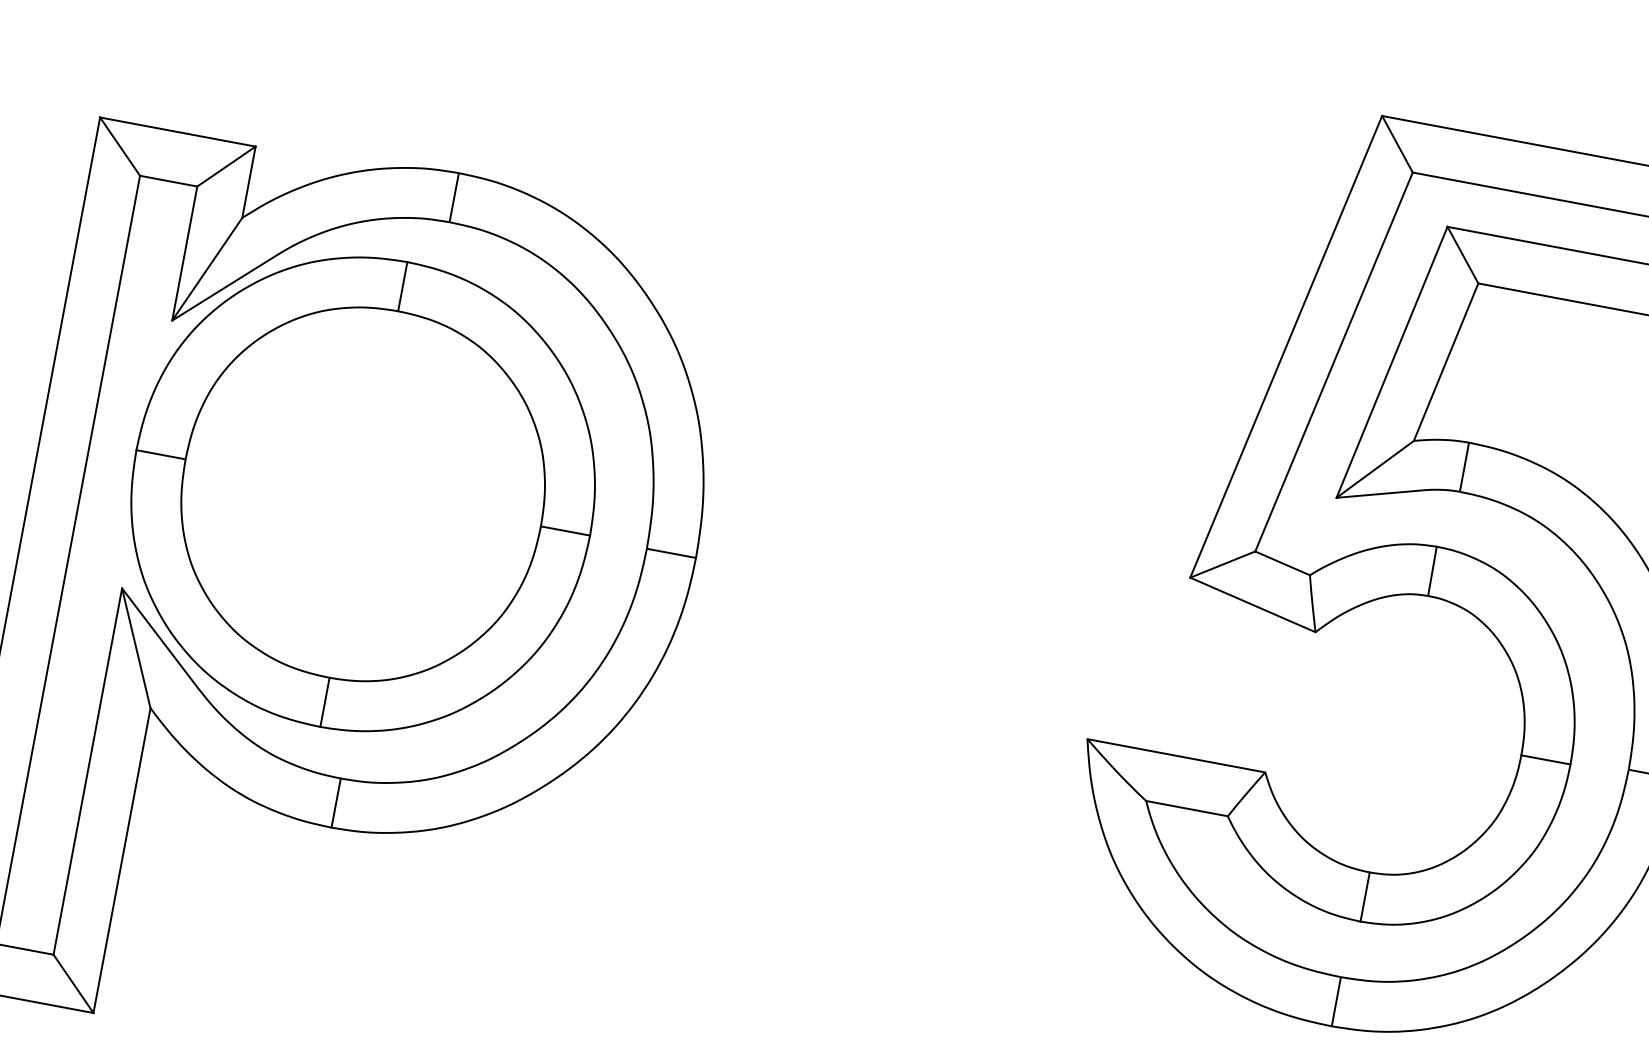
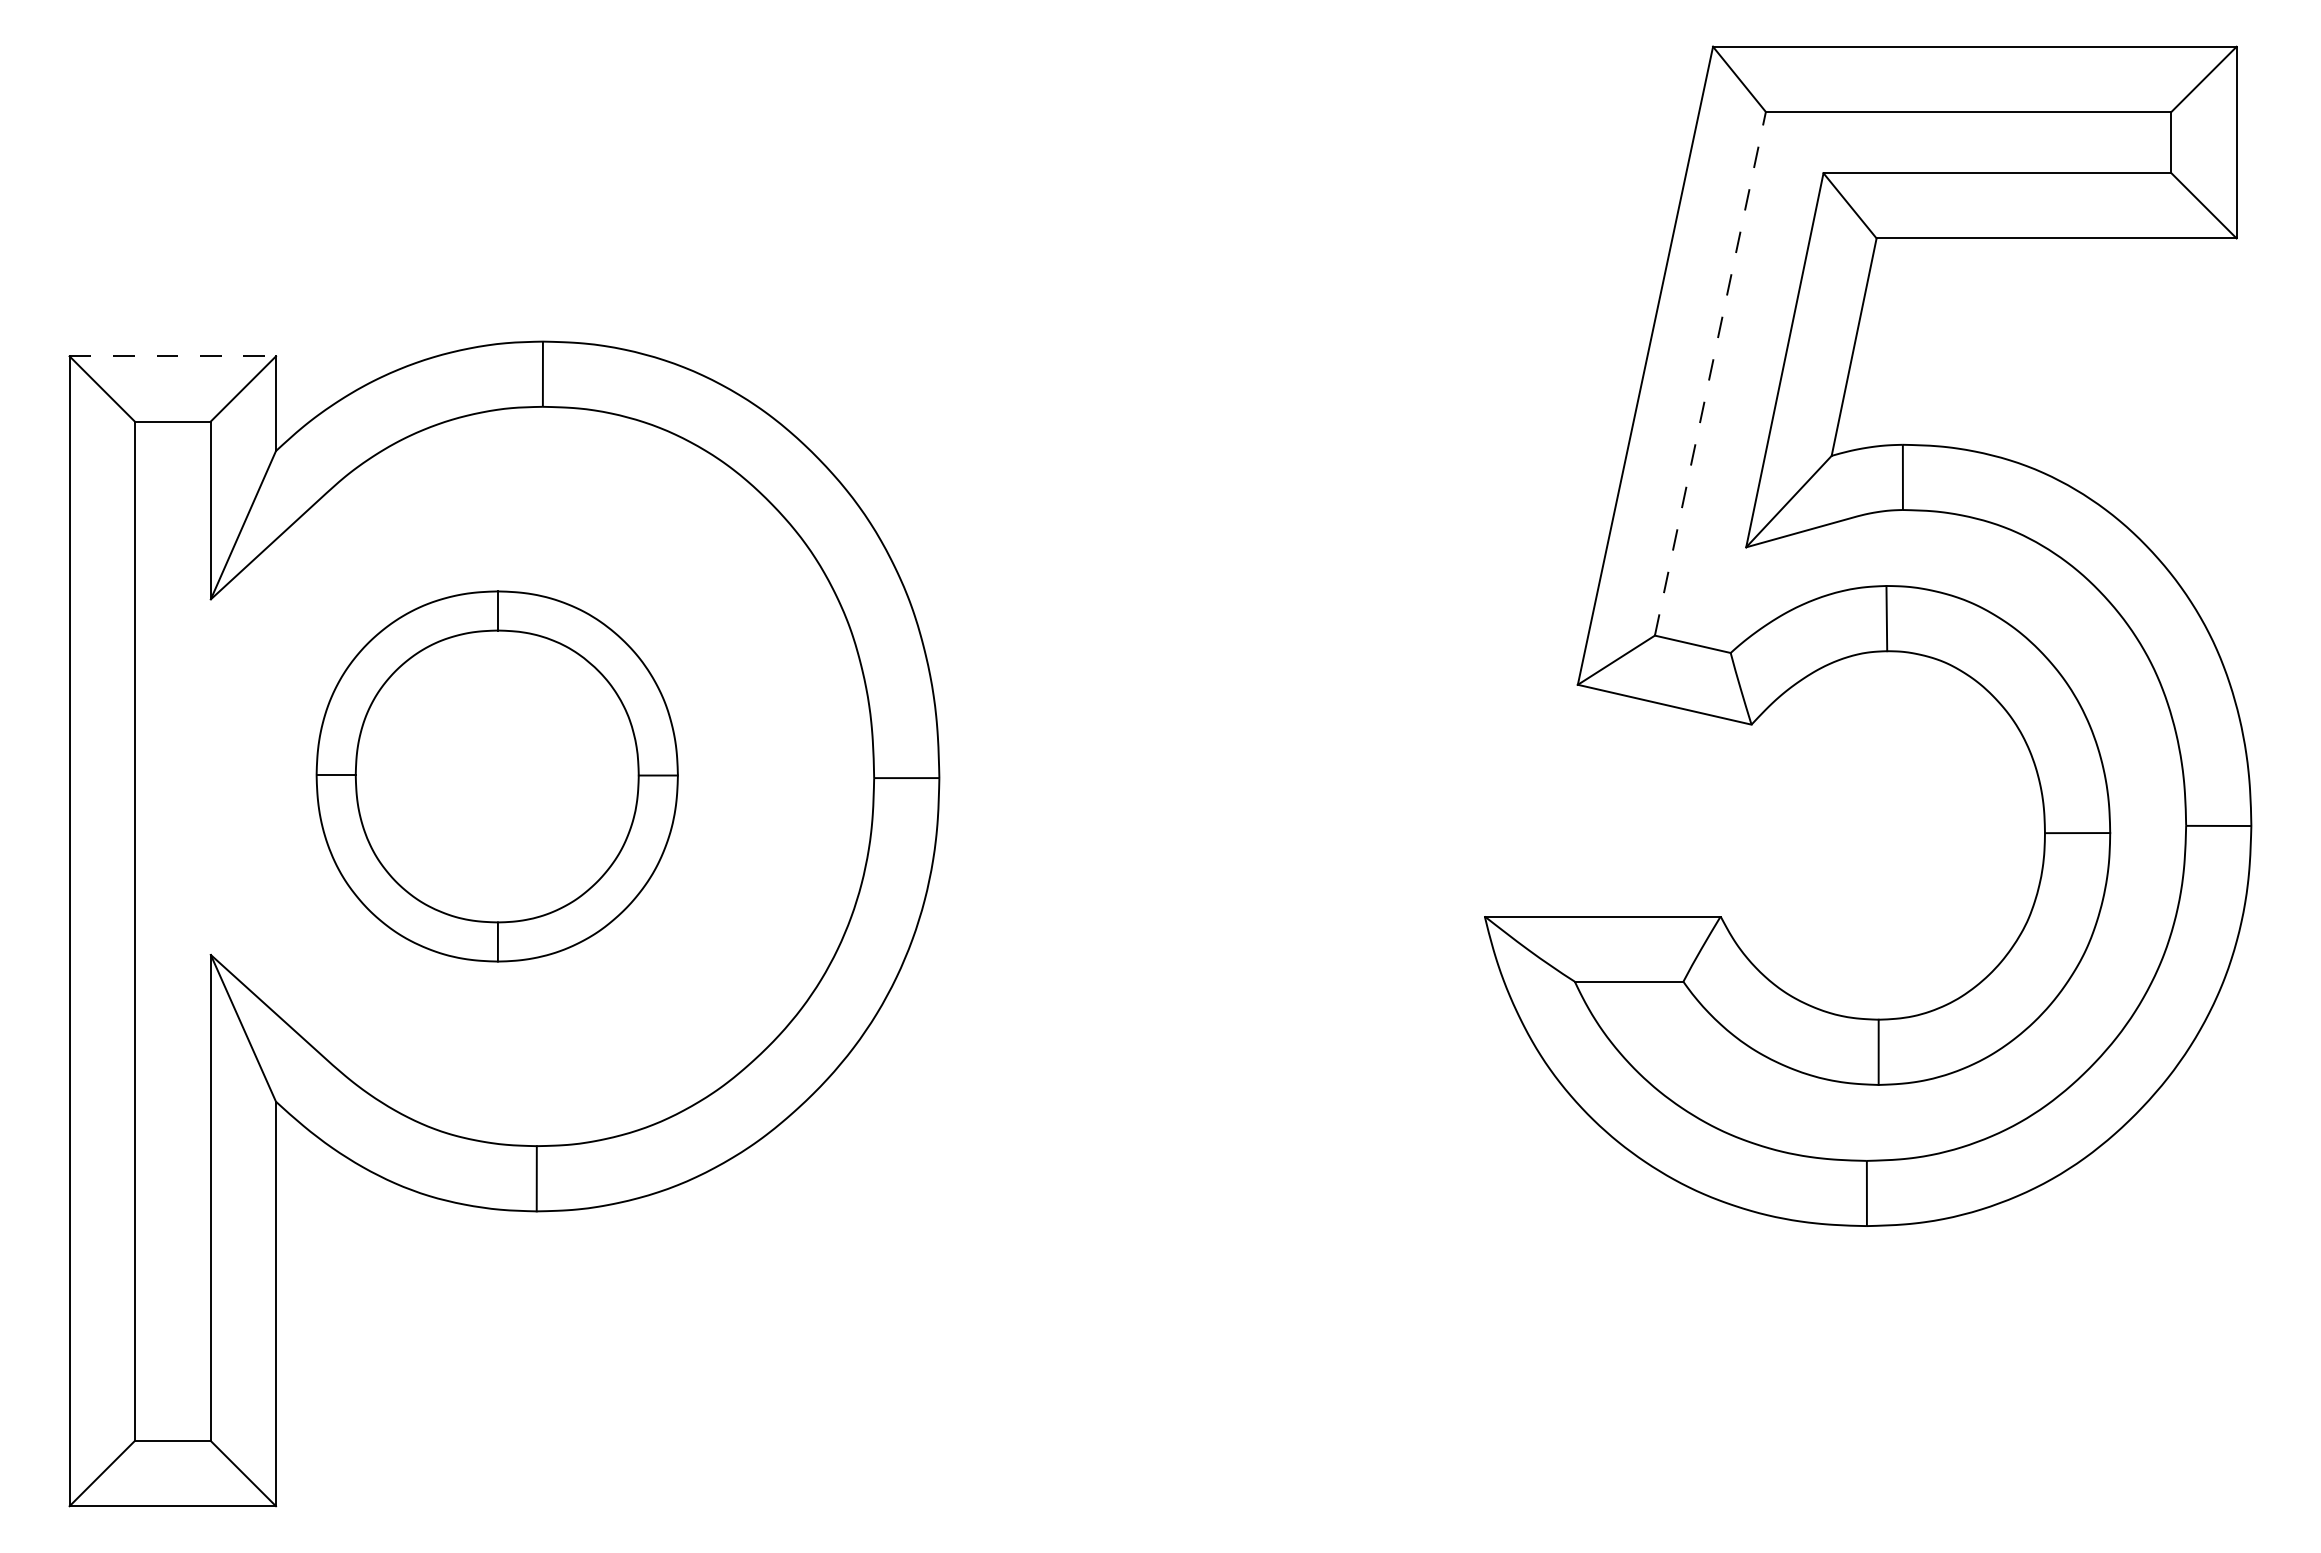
line: (178, 132) -> (173, 356), solid -> dashed
line: (1334, 361) -> (1710, 373), solid -> dashed
part: (363, 494) -> (497, 776), size x0.6

